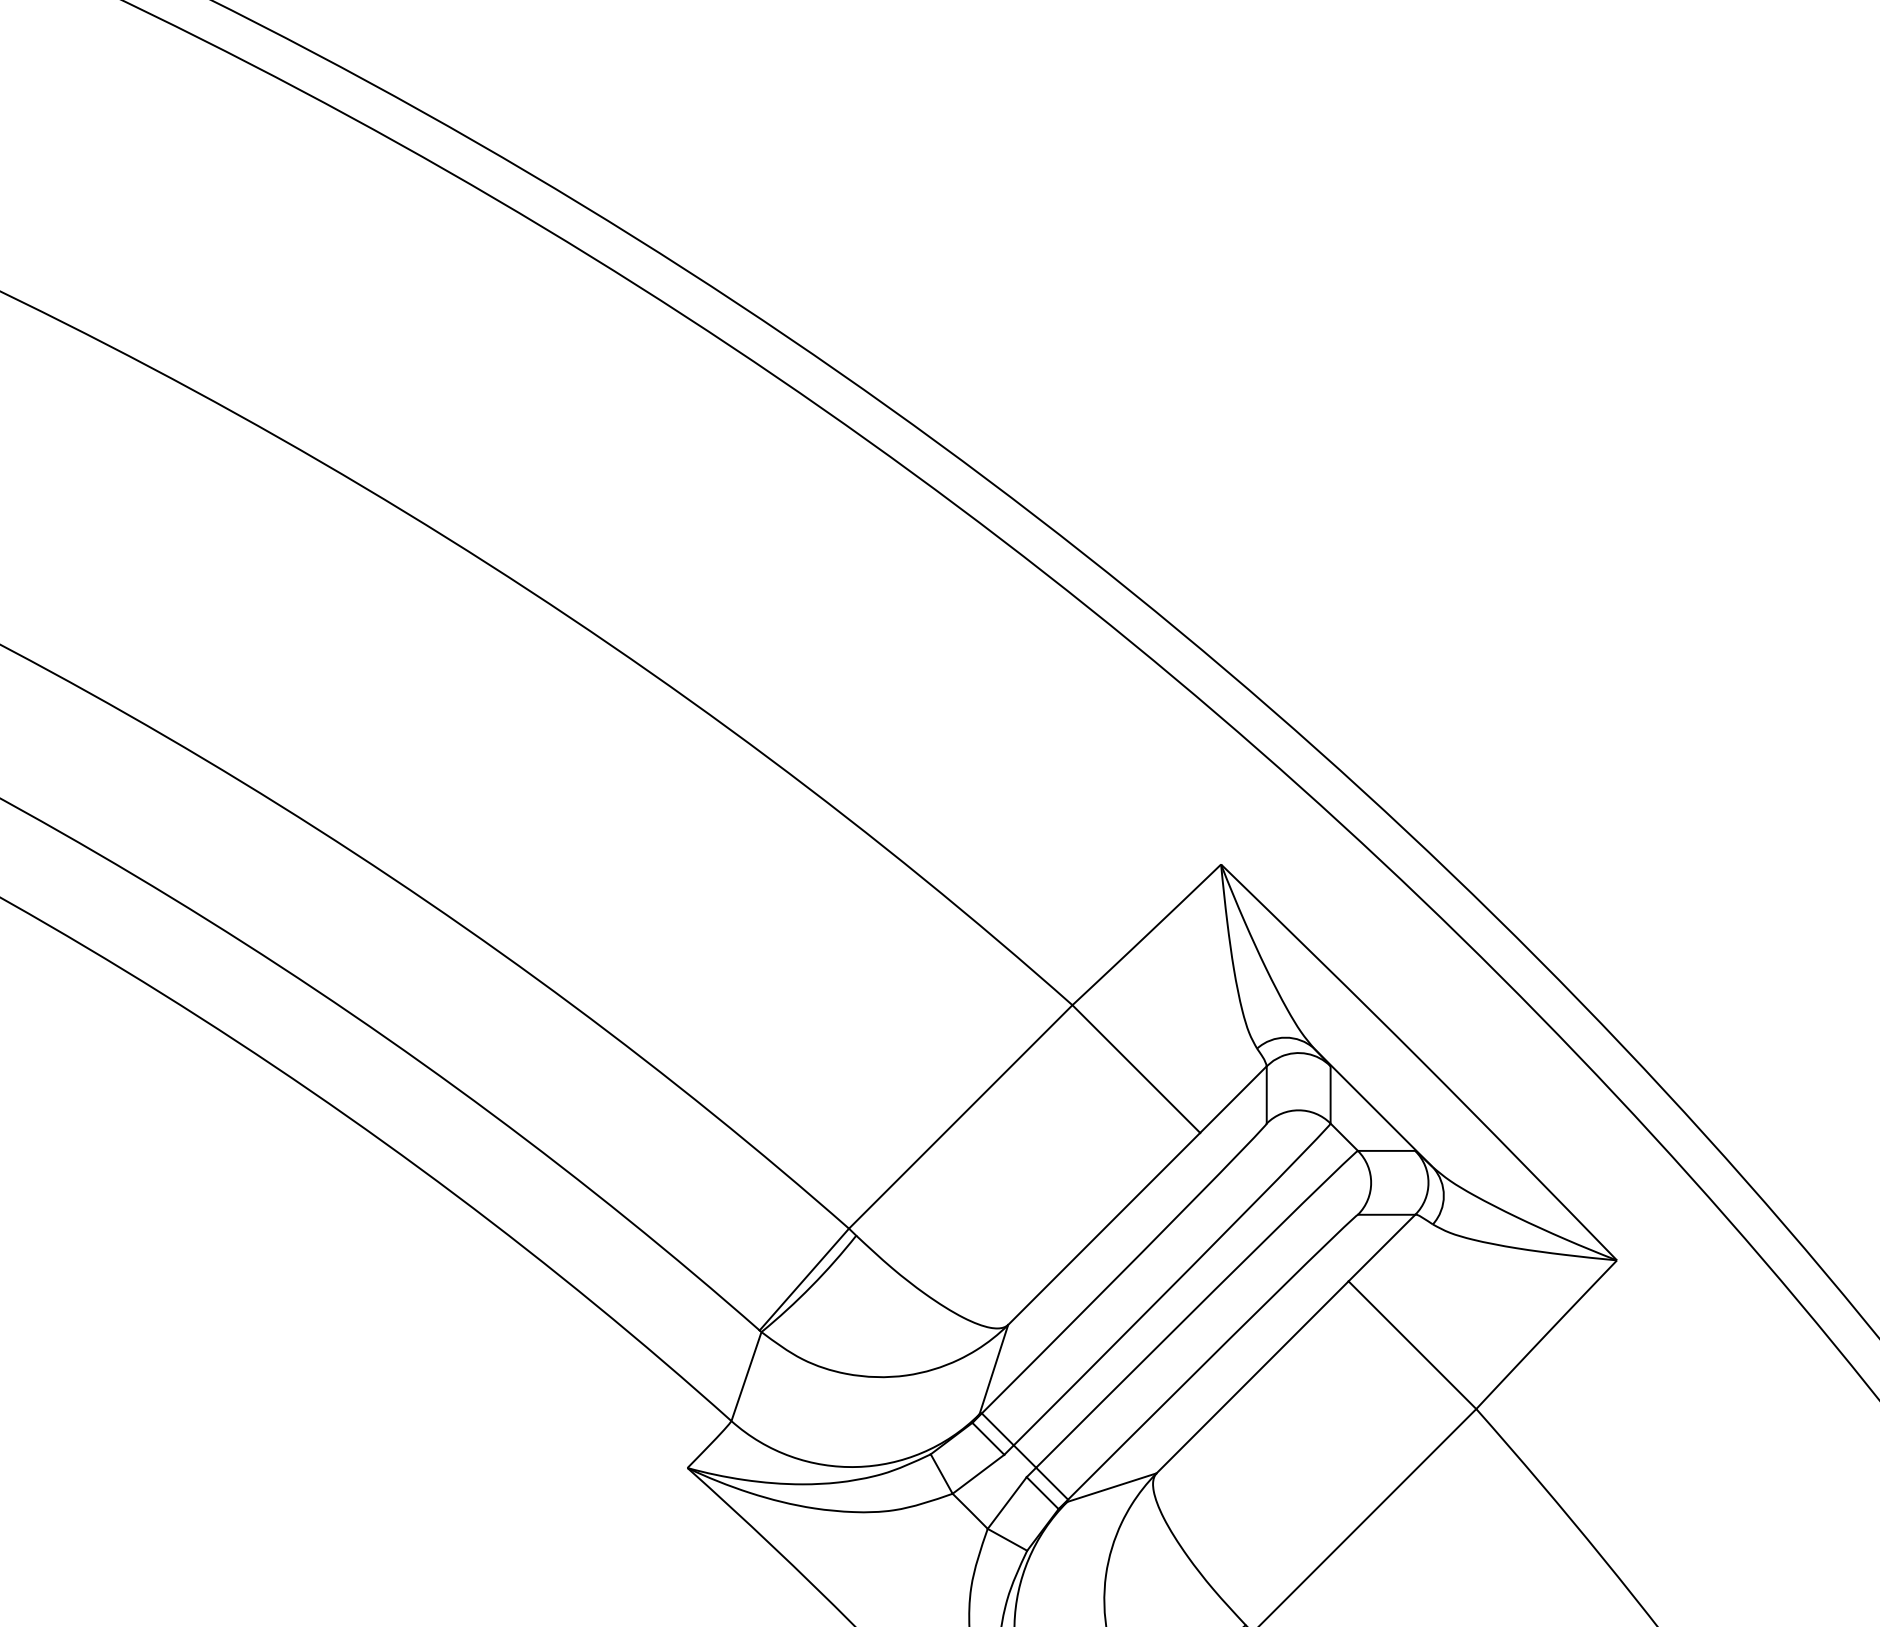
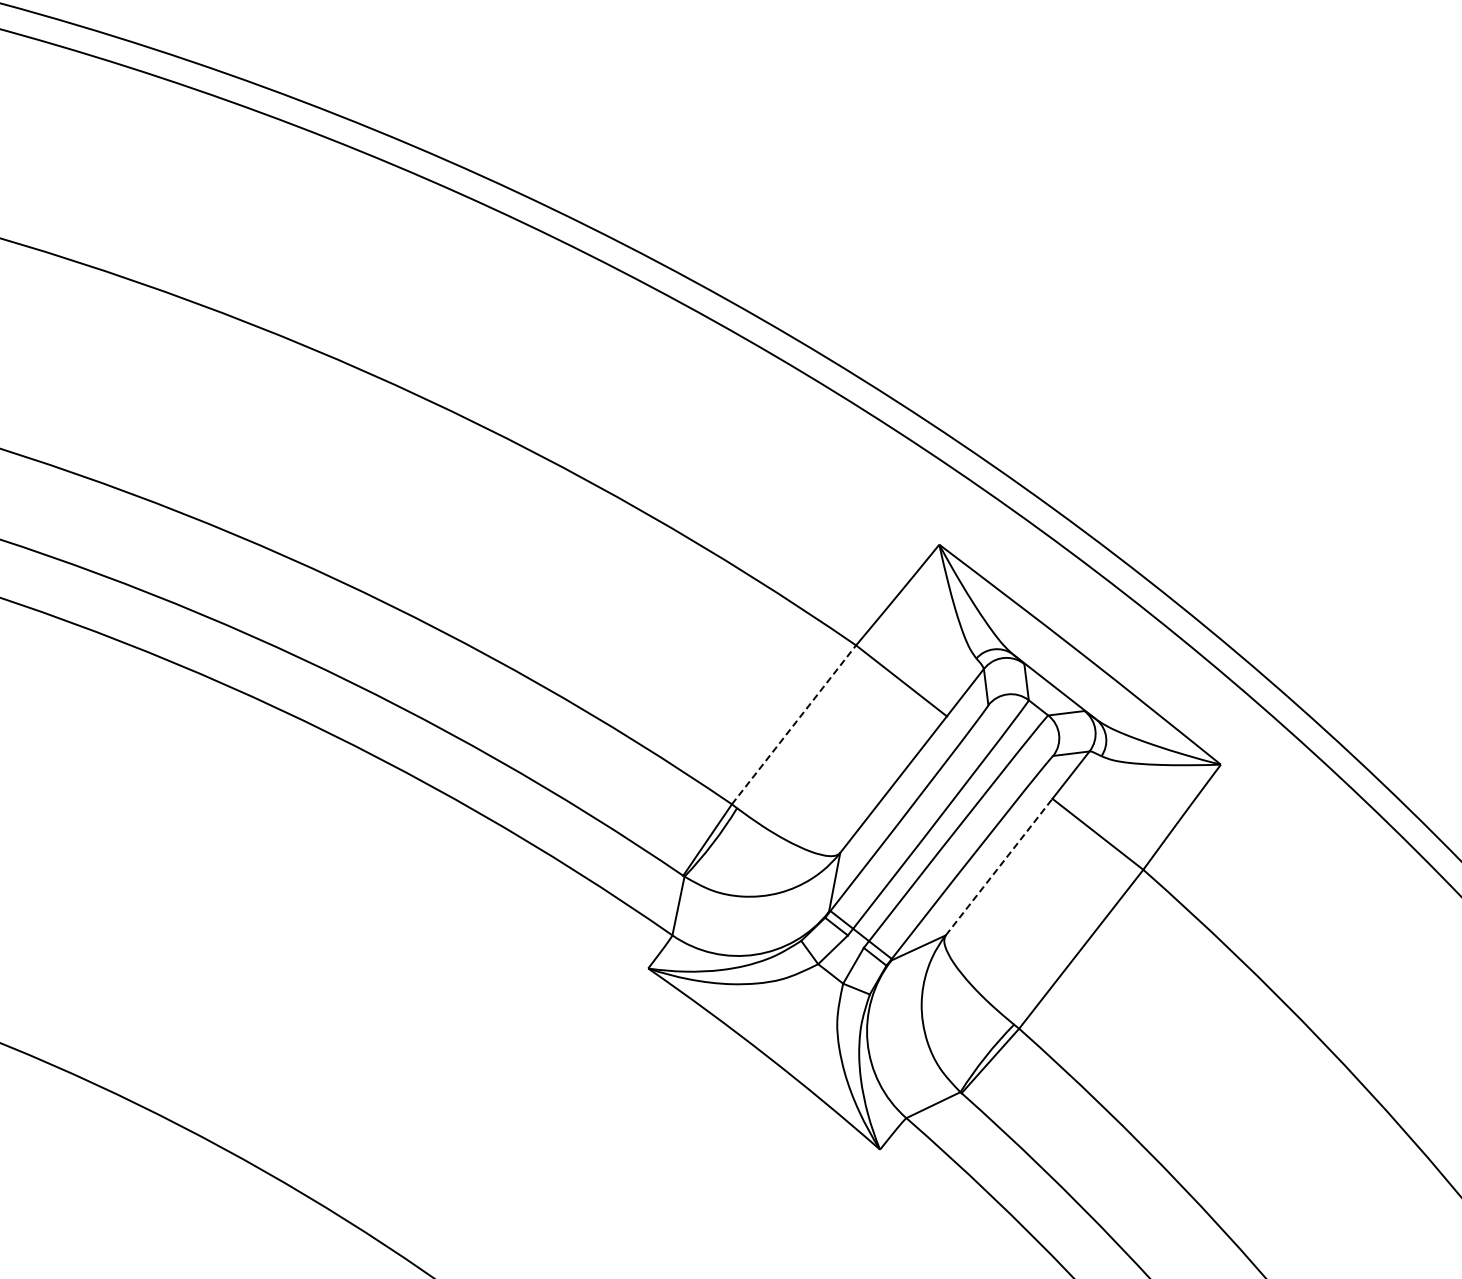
line: (961, 1116) -> (794, 724), solid -> dashed
line: (1253, 1377) -> (999, 867), solid -> dashed

